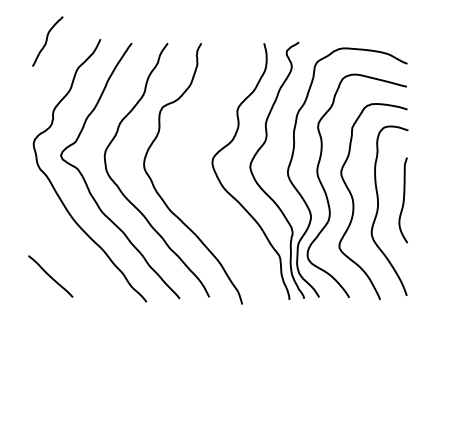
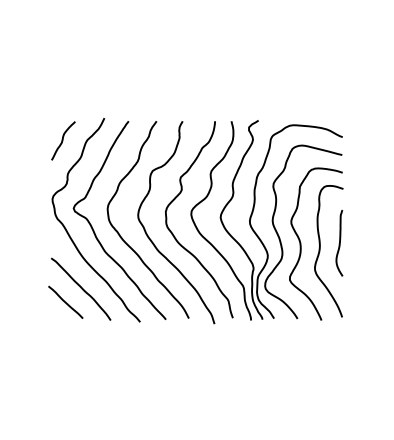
curve: (47, 40) -> (63, 140), moved
curve: (192, 191) -> (175, 236), added
curve: (71, 258) -> (81, 288), added

